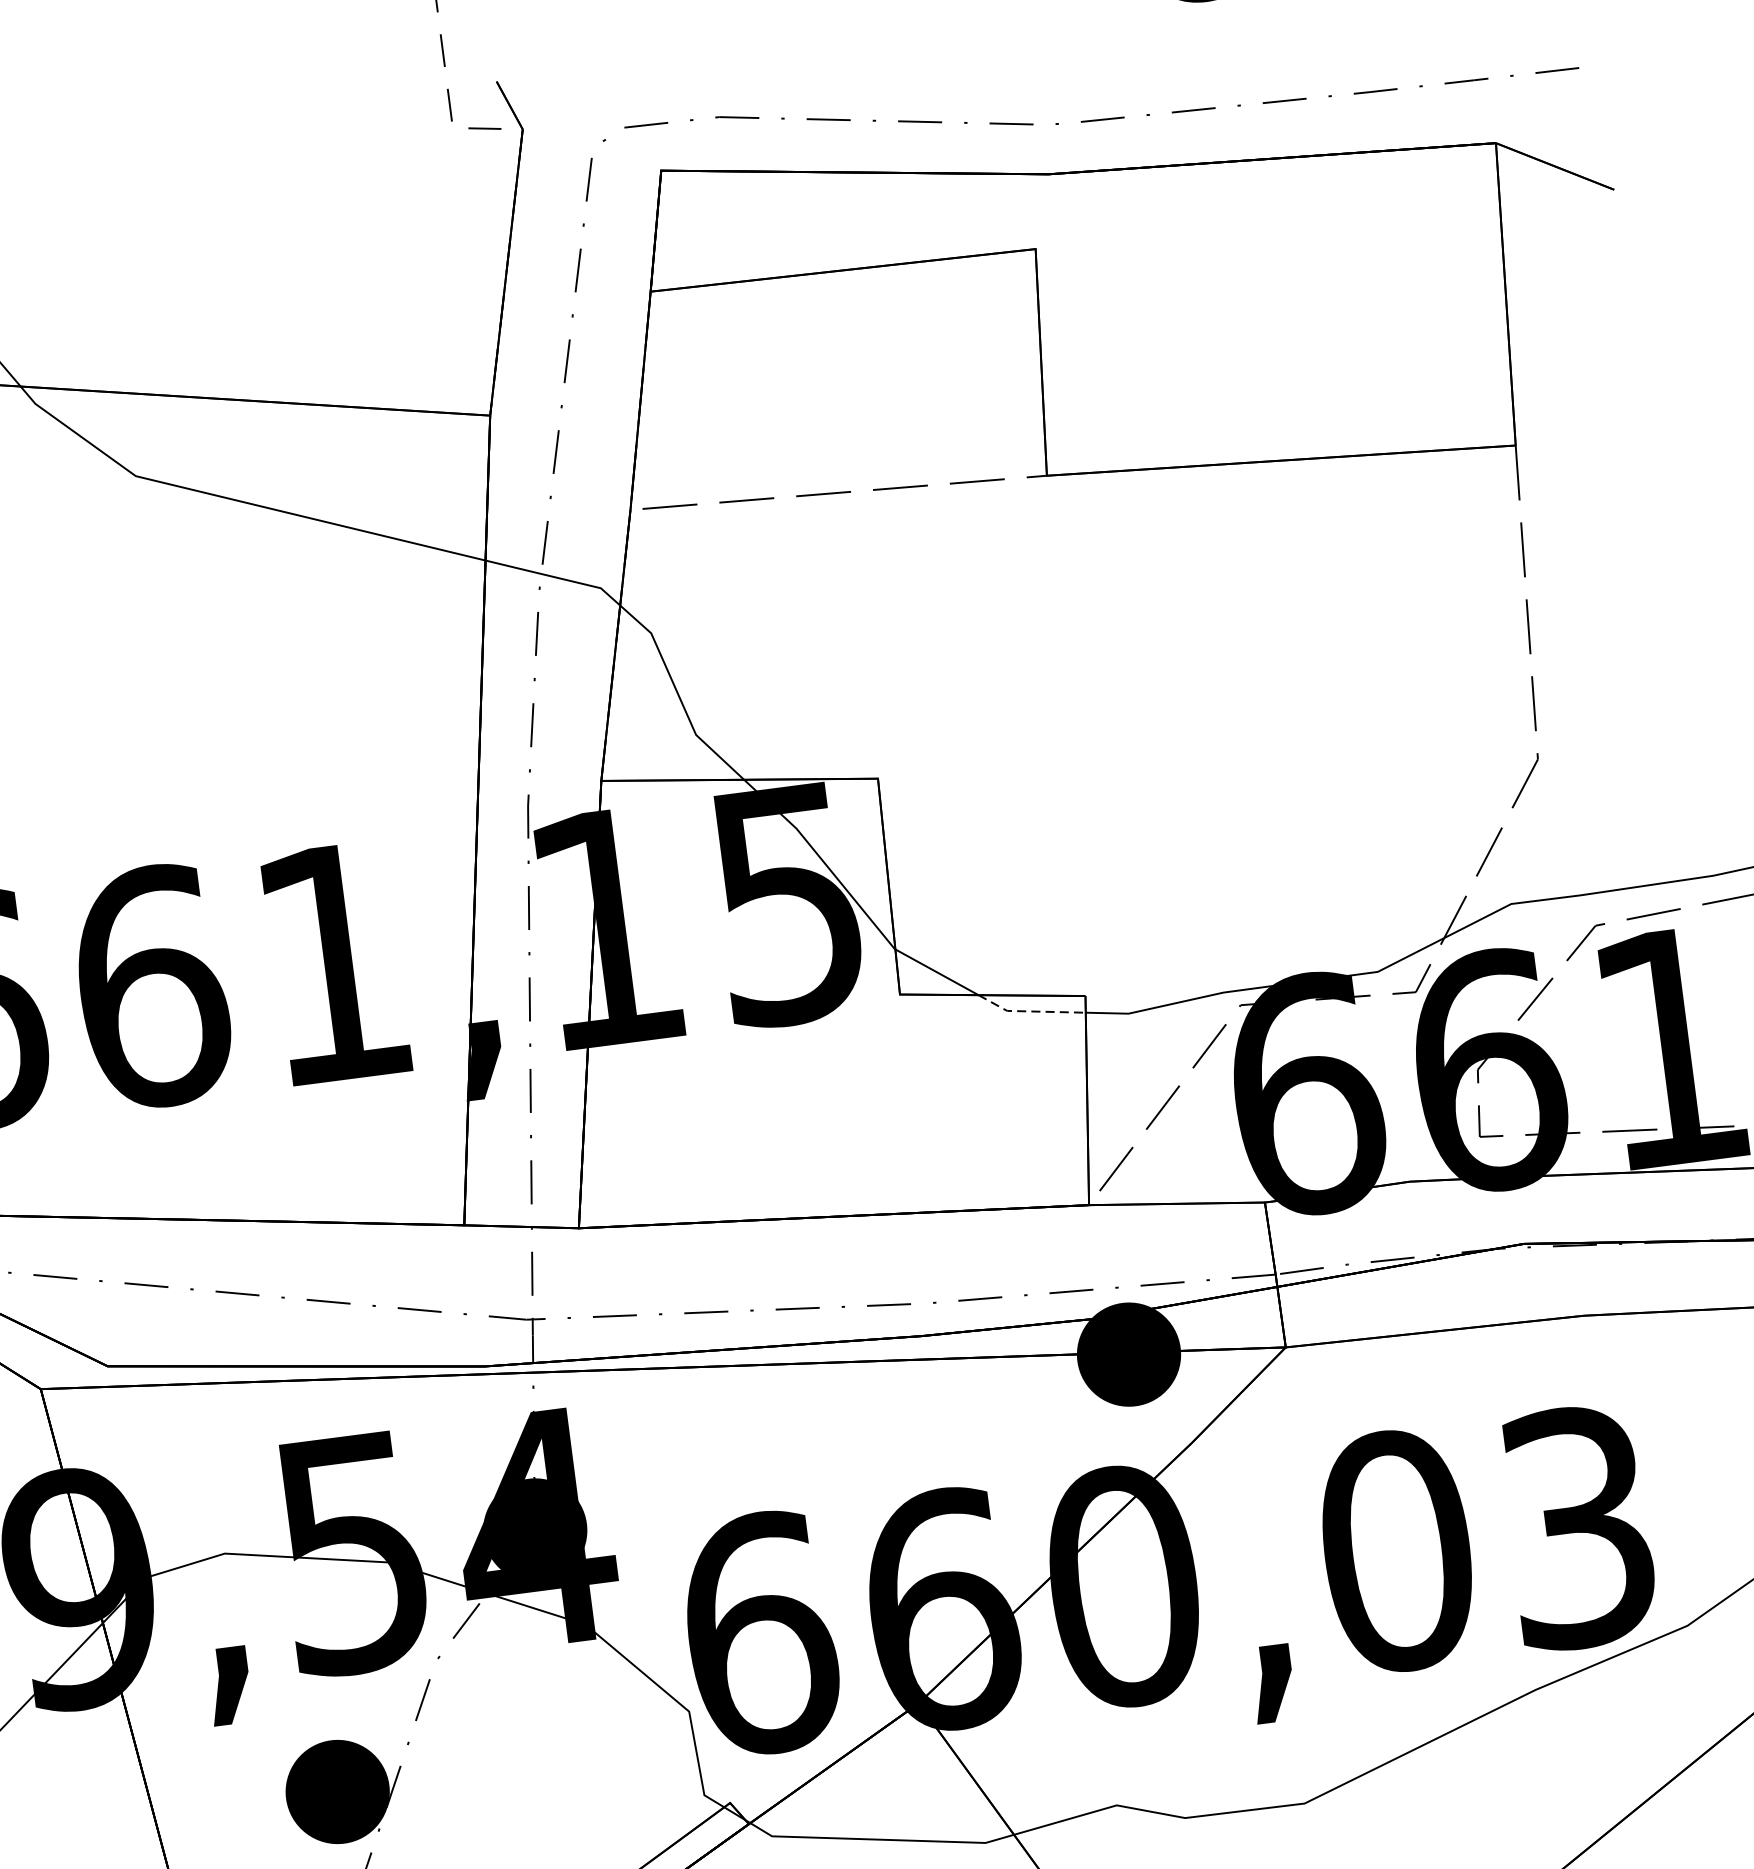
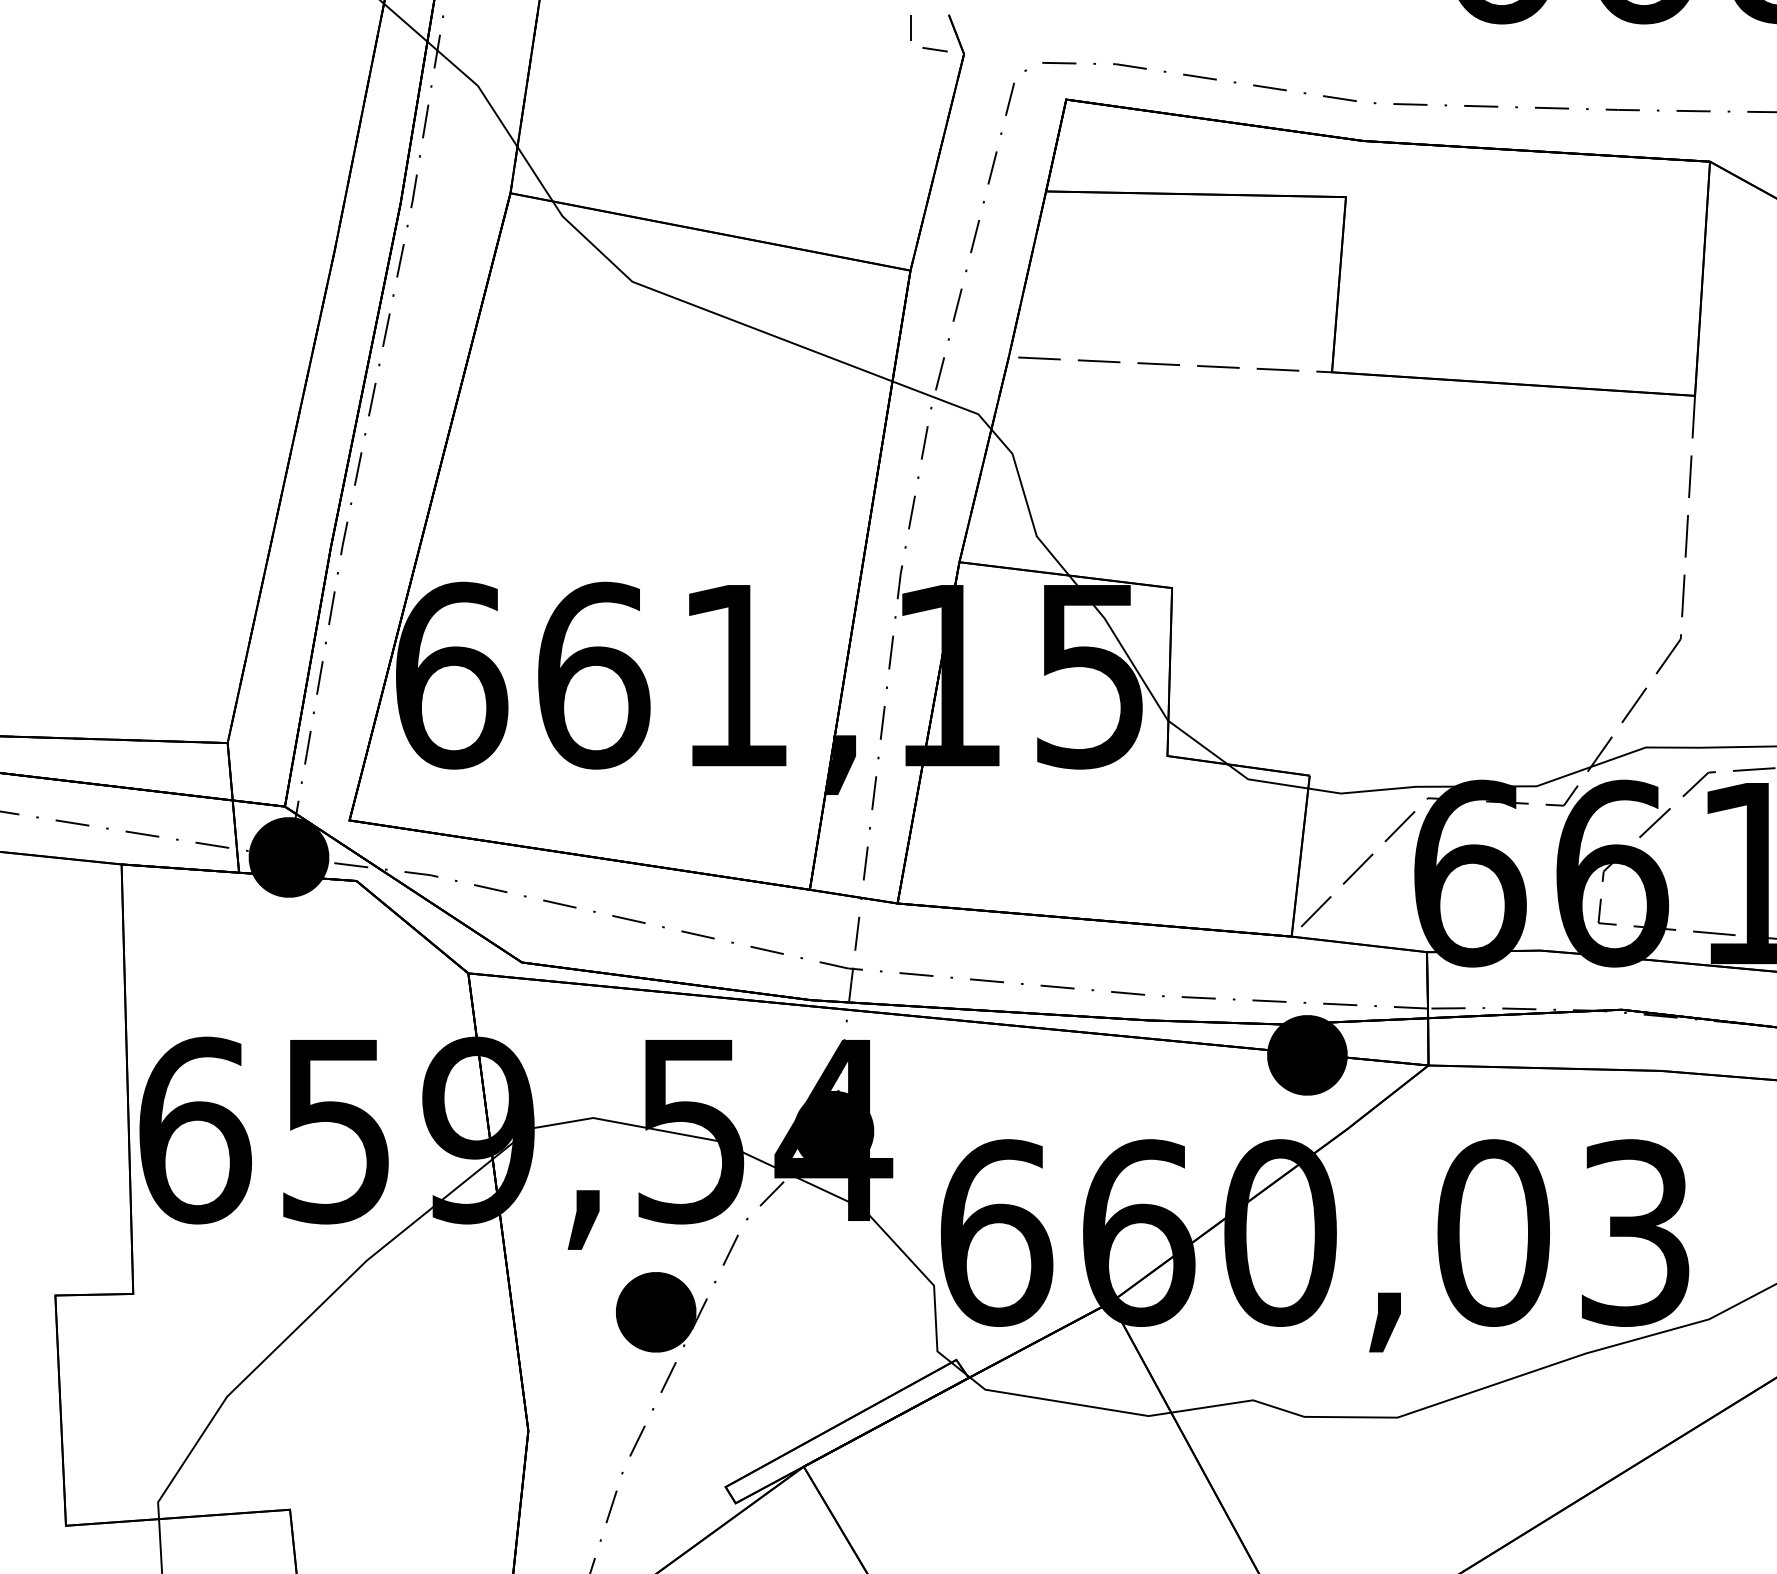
line: (1028, 1011) -> (1264, 781), dashed -> solid

